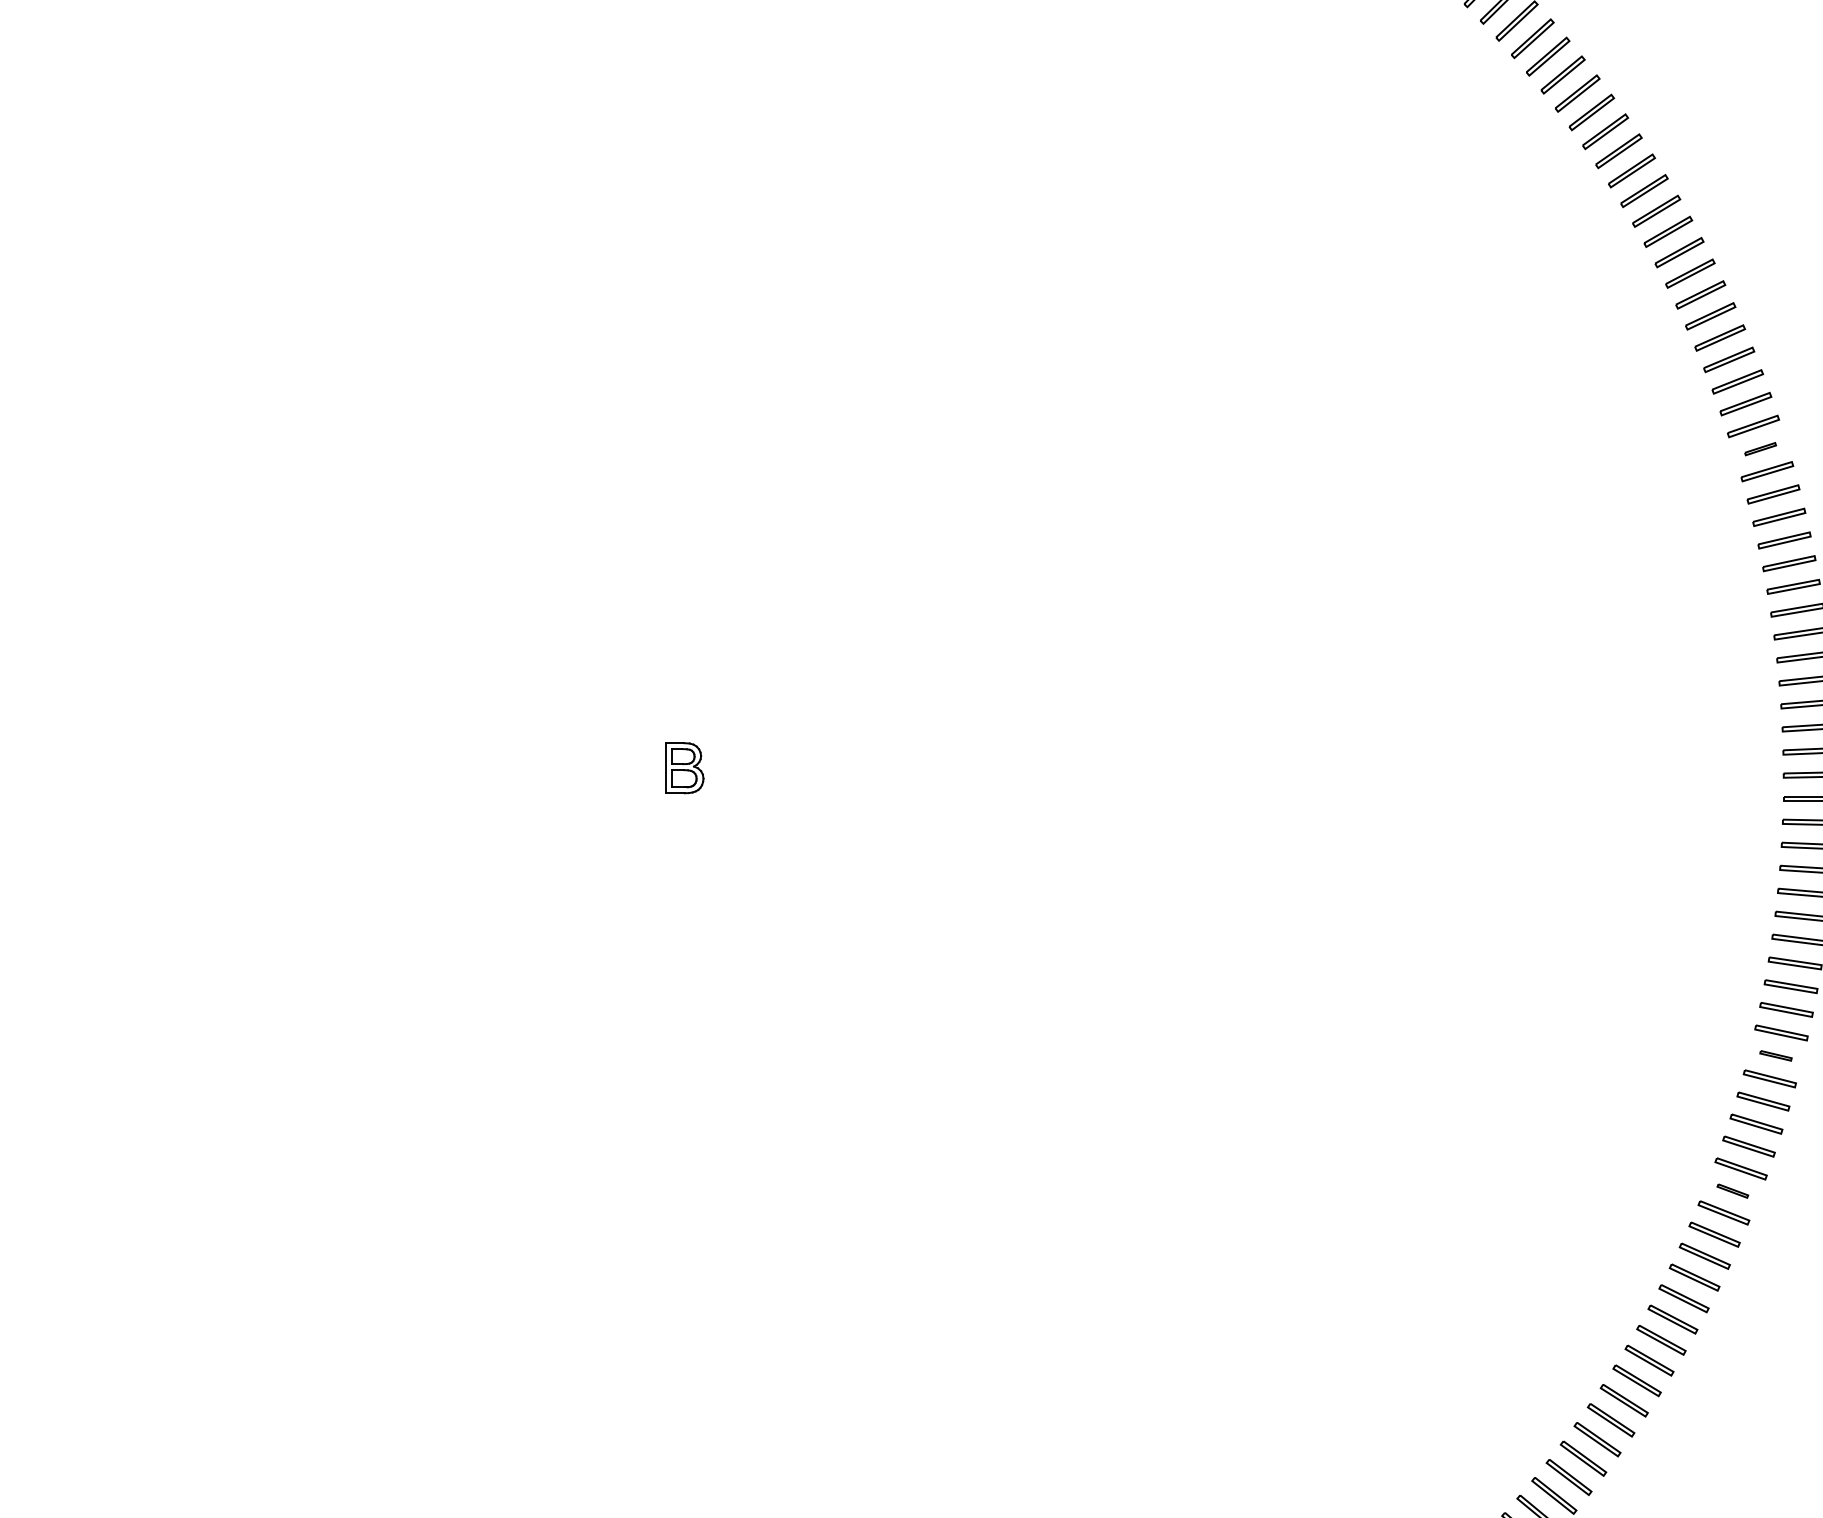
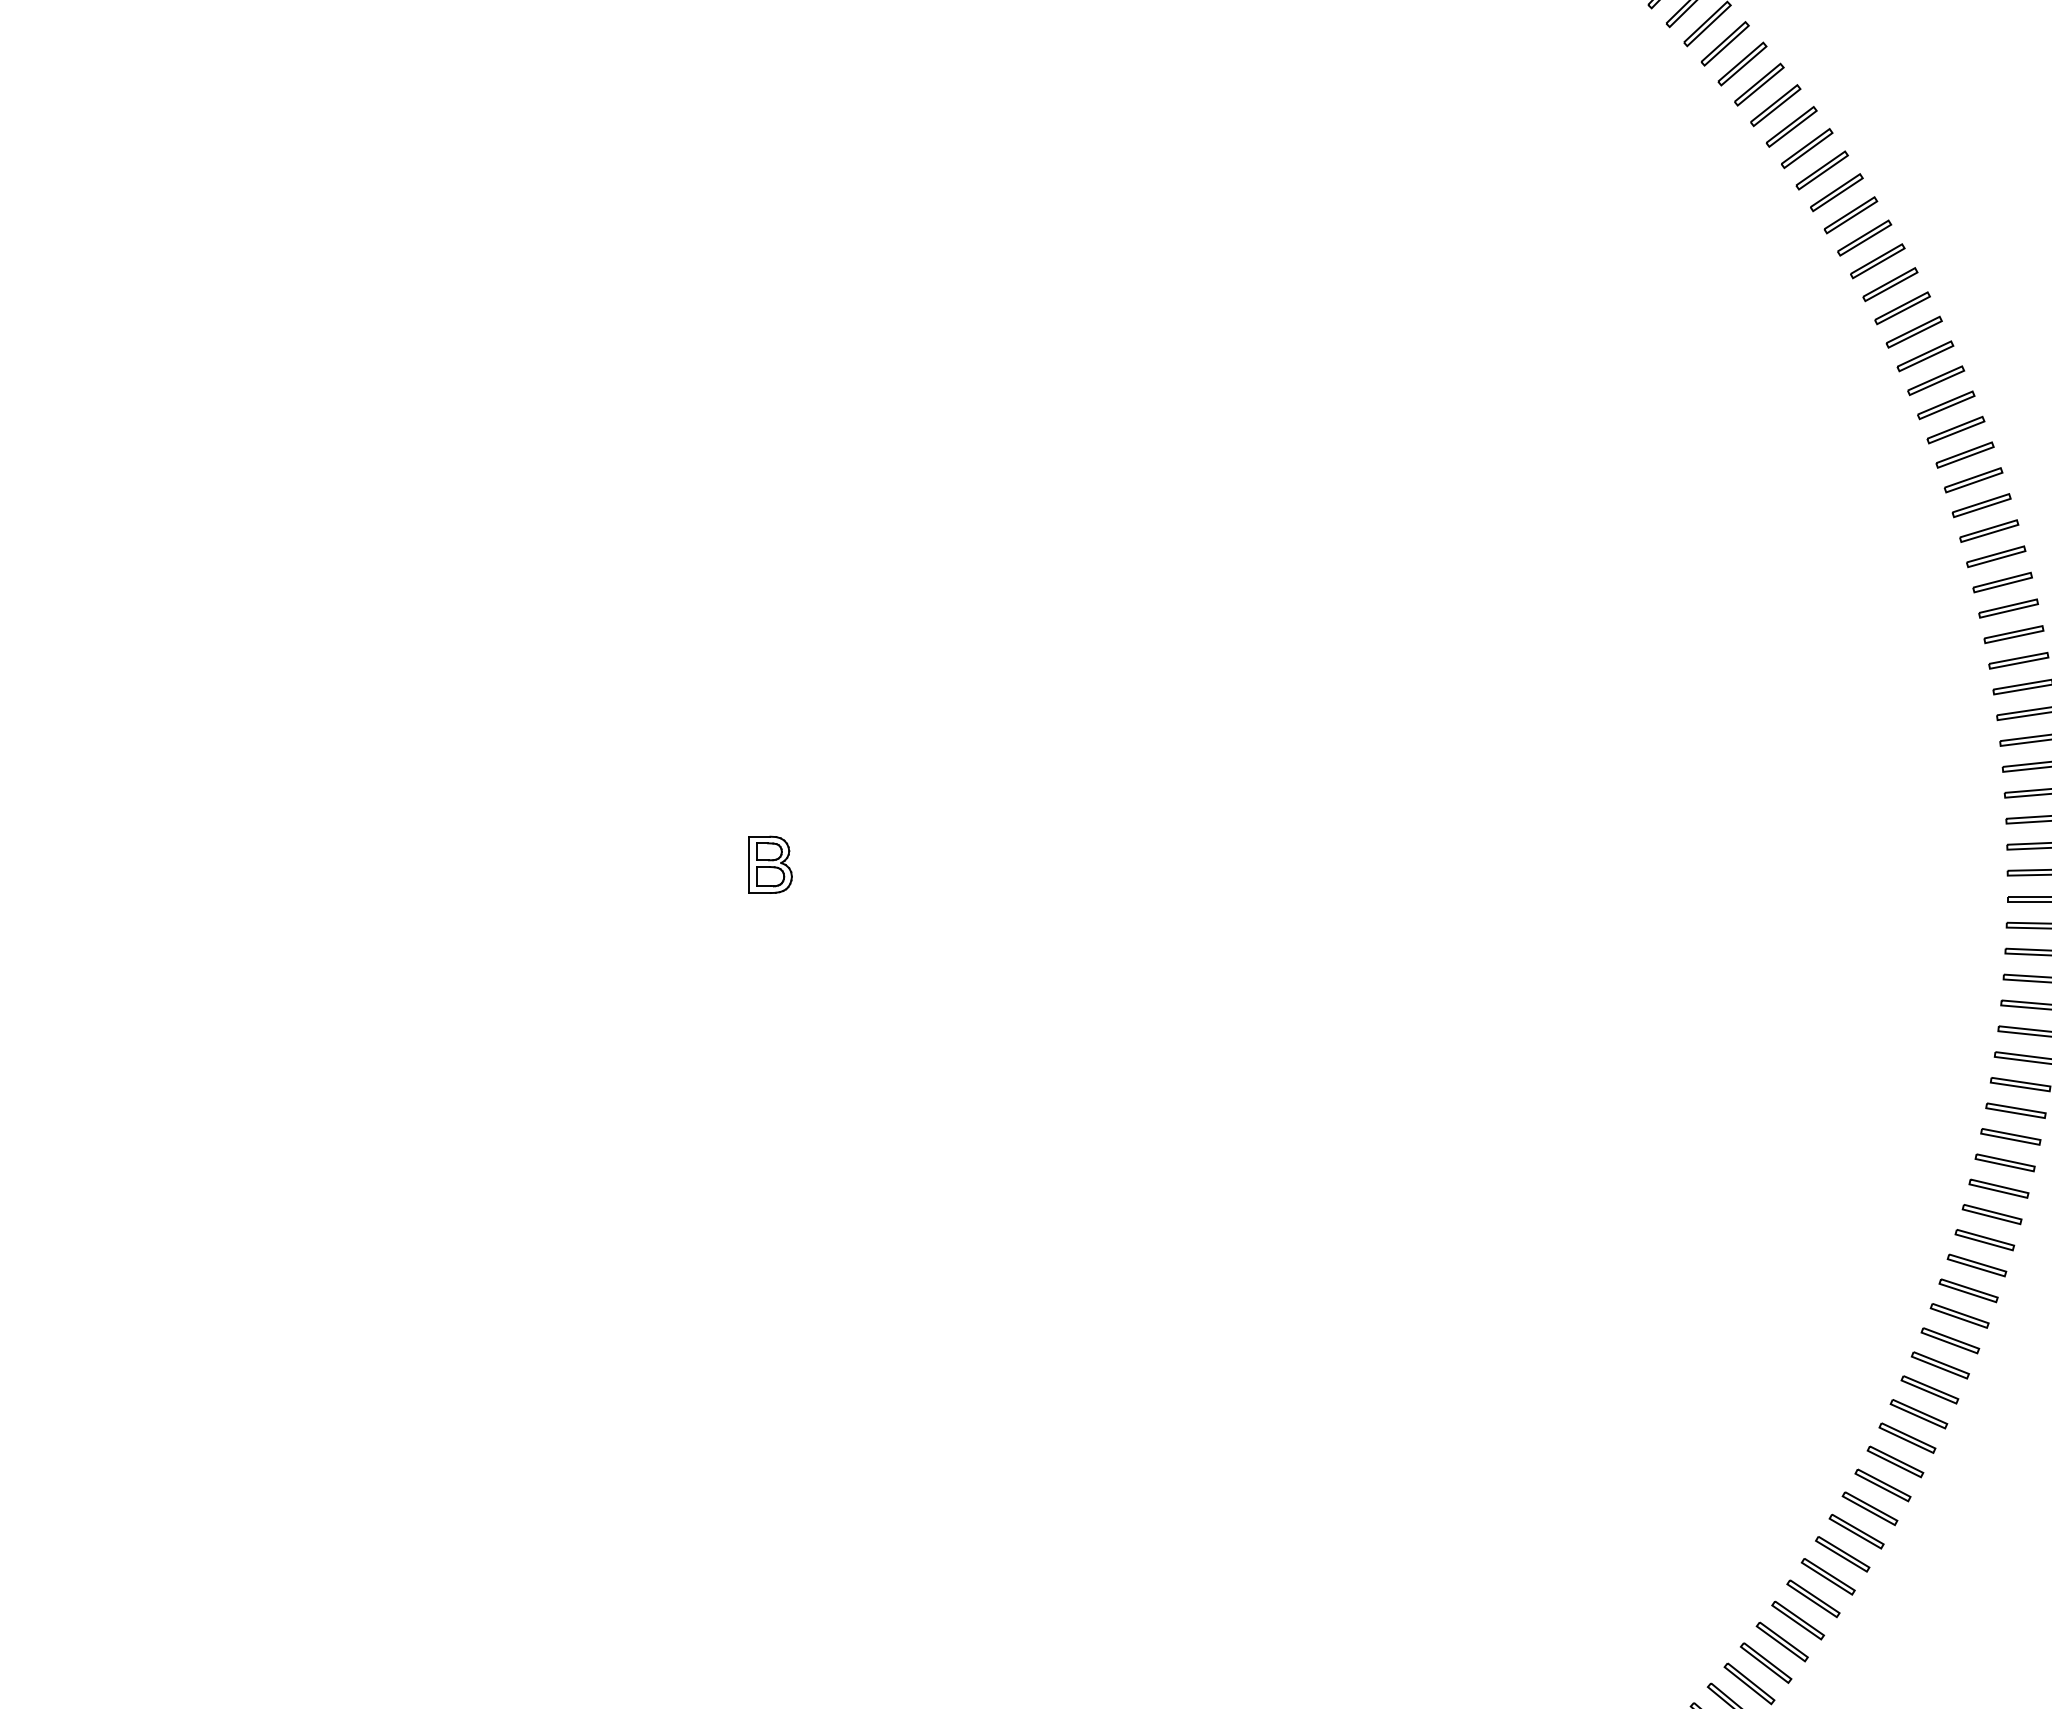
part: (1760, 448) -> (1981, 505), size x1.67
part: (1775, 1055) -> (1998, 1188), size x1.67
part: (1732, 1190) -> (1950, 1340), size x1.67

